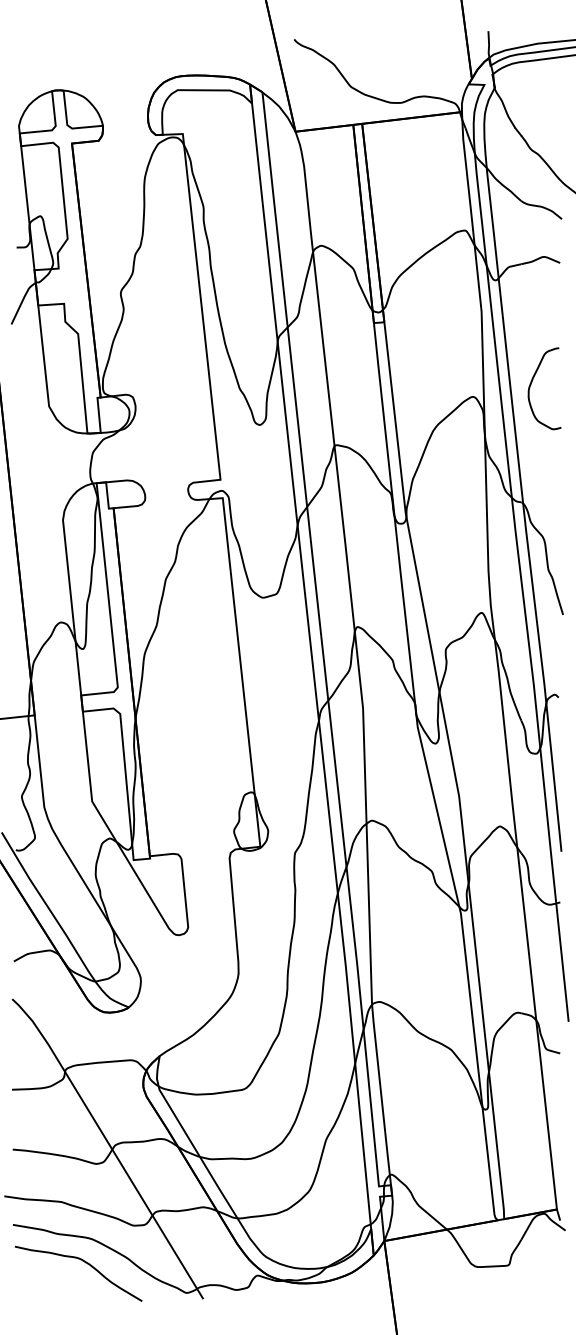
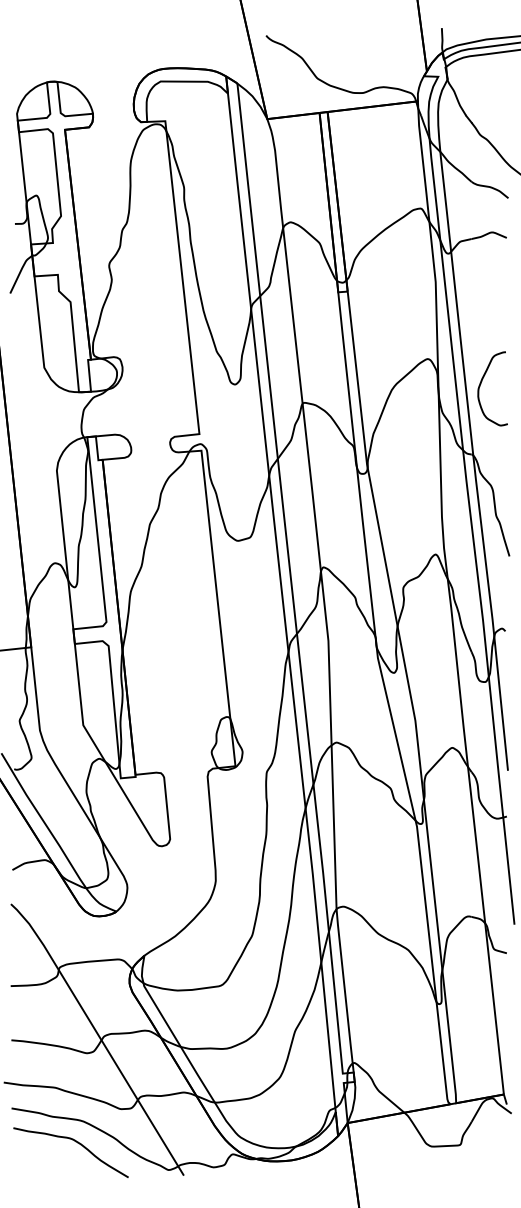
curve: (531, 385) -> (480, 385), moved

